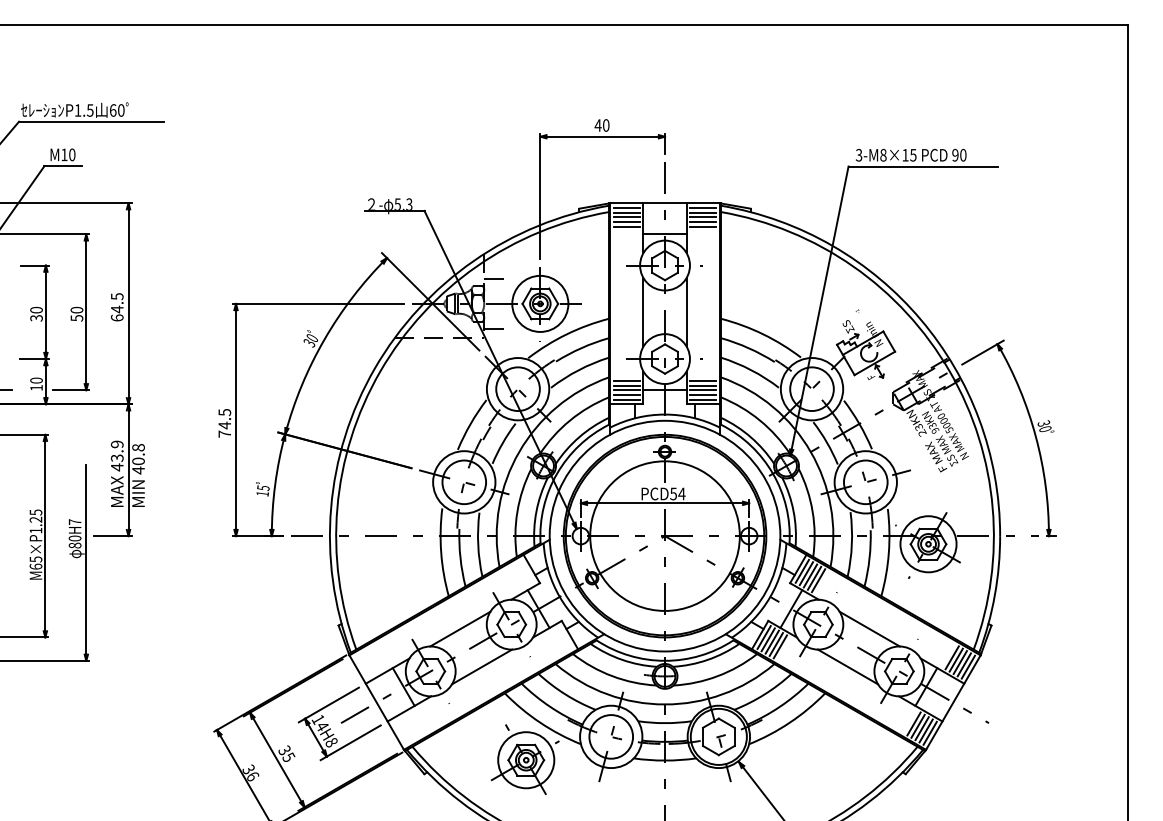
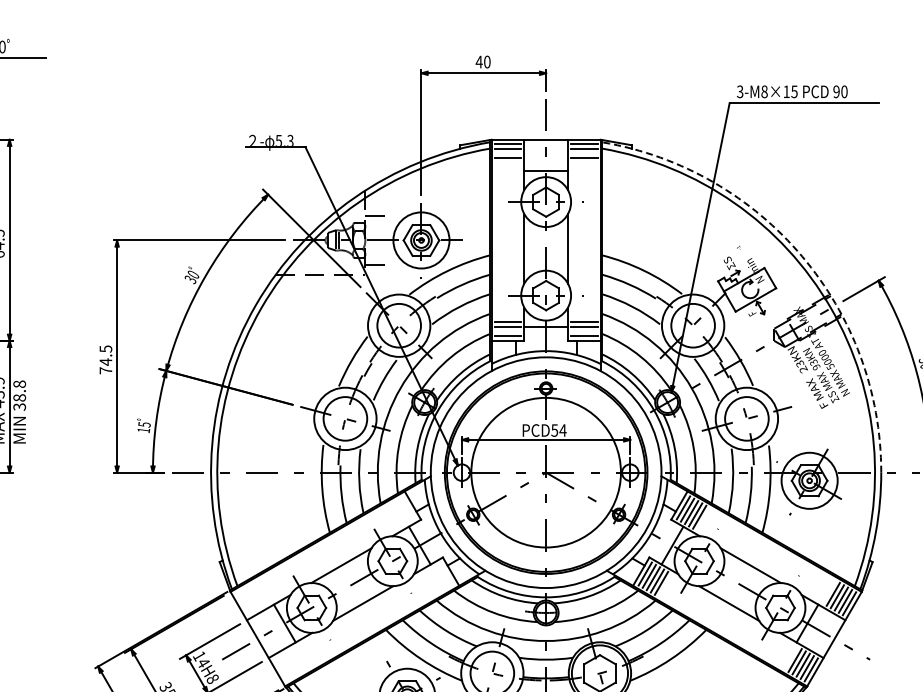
line: (626, 217) -> (507, 154), removed
line: (702, 217) -> (583, 154), removed
line: (626, 226) -> (507, 163), removed
line: (702, 226) -> (583, 163), removed
arc: (921, 319) -> (802, 256), solid -> dashed
line: (626, 380) -> (507, 317), removed
line: (702, 380) -> (583, 317), removed
line: (626, 394) -> (507, 331), removed
line: (702, 394) -> (583, 331), removed
text: (138, 465) -> (19, 402), 40.8 -> 38.8

